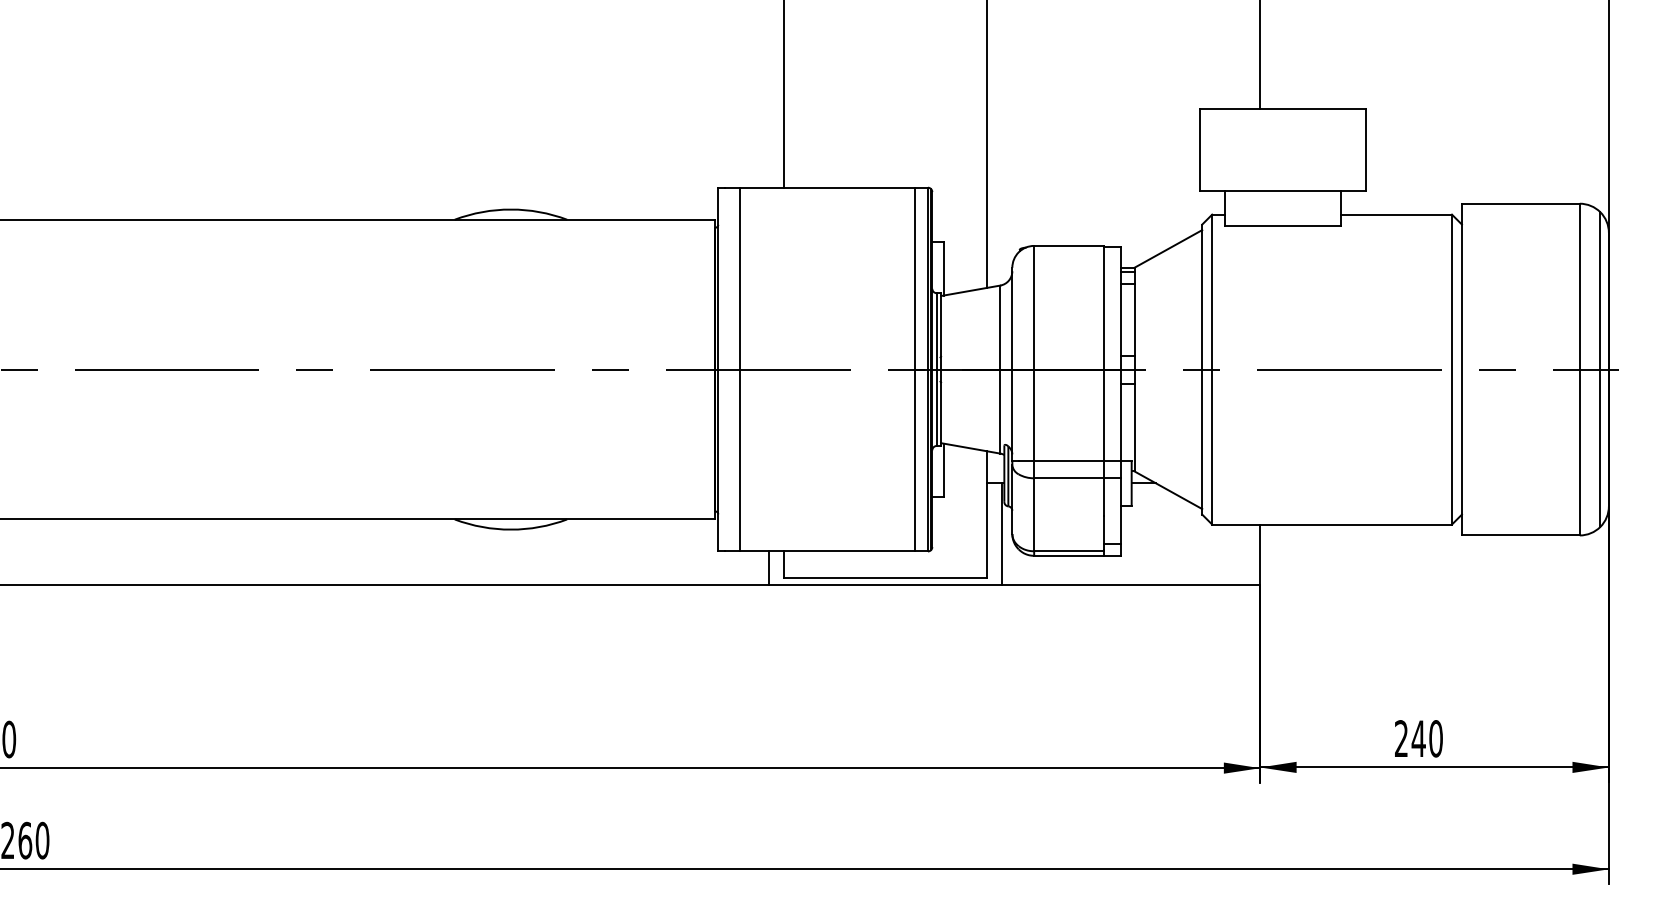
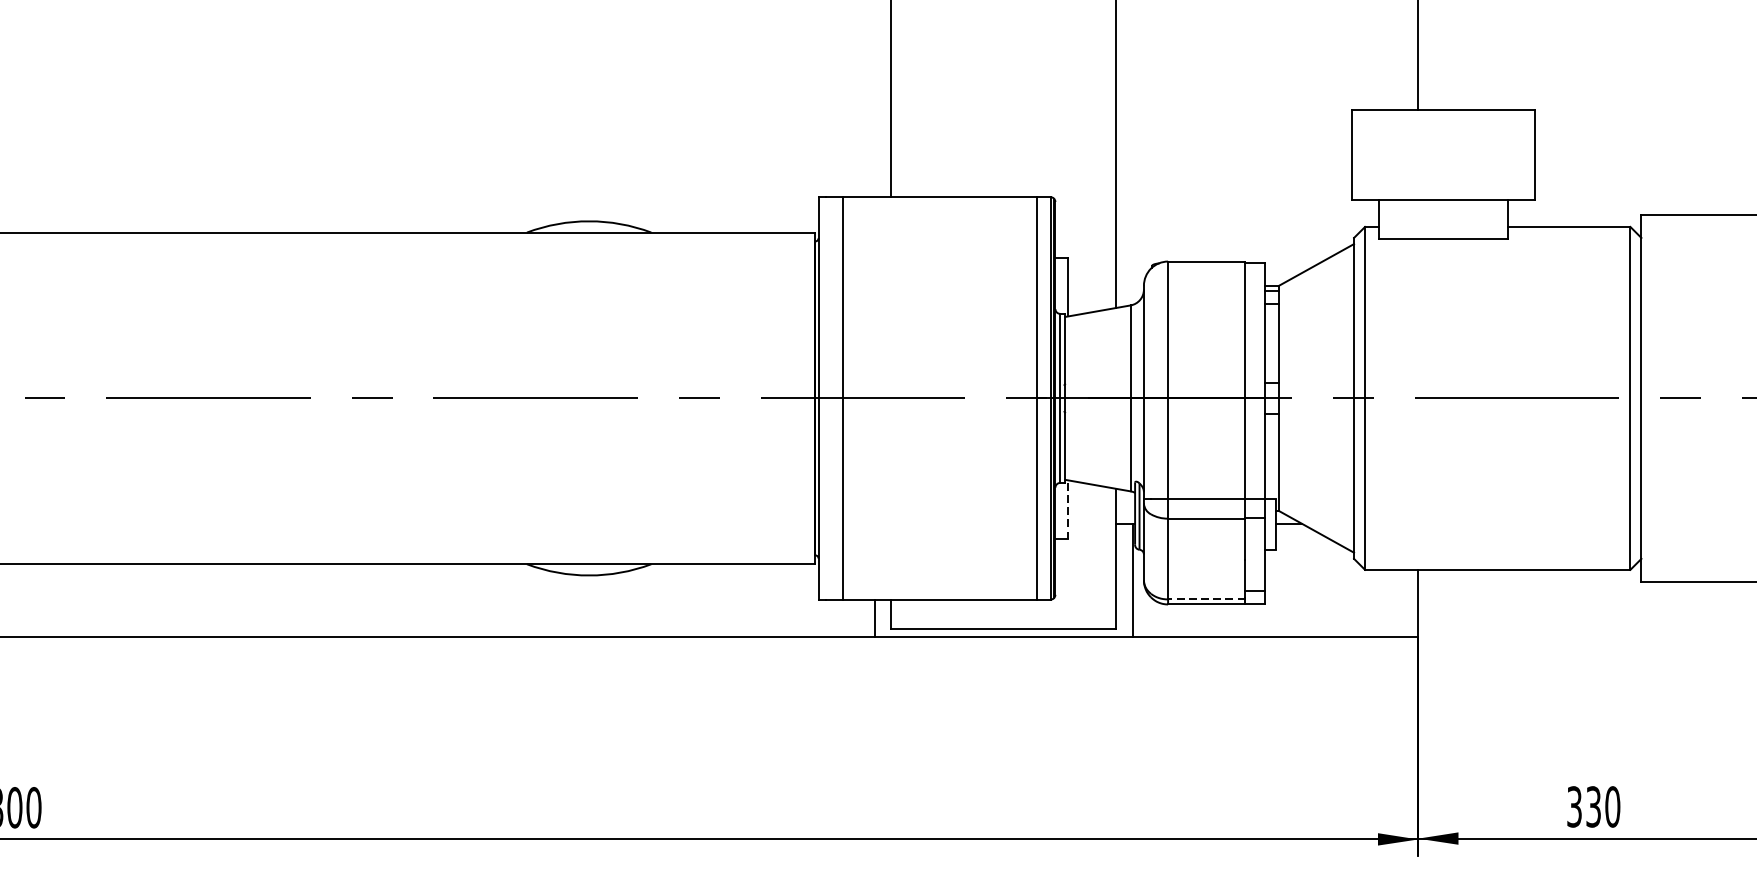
line: (943, 470) -> (1067, 510), solid -> dashed
line: (1069, 551) -> (1207, 599), solid -> dashed
text: (1410, 738) -> (1584, 806), 240 -> 330

